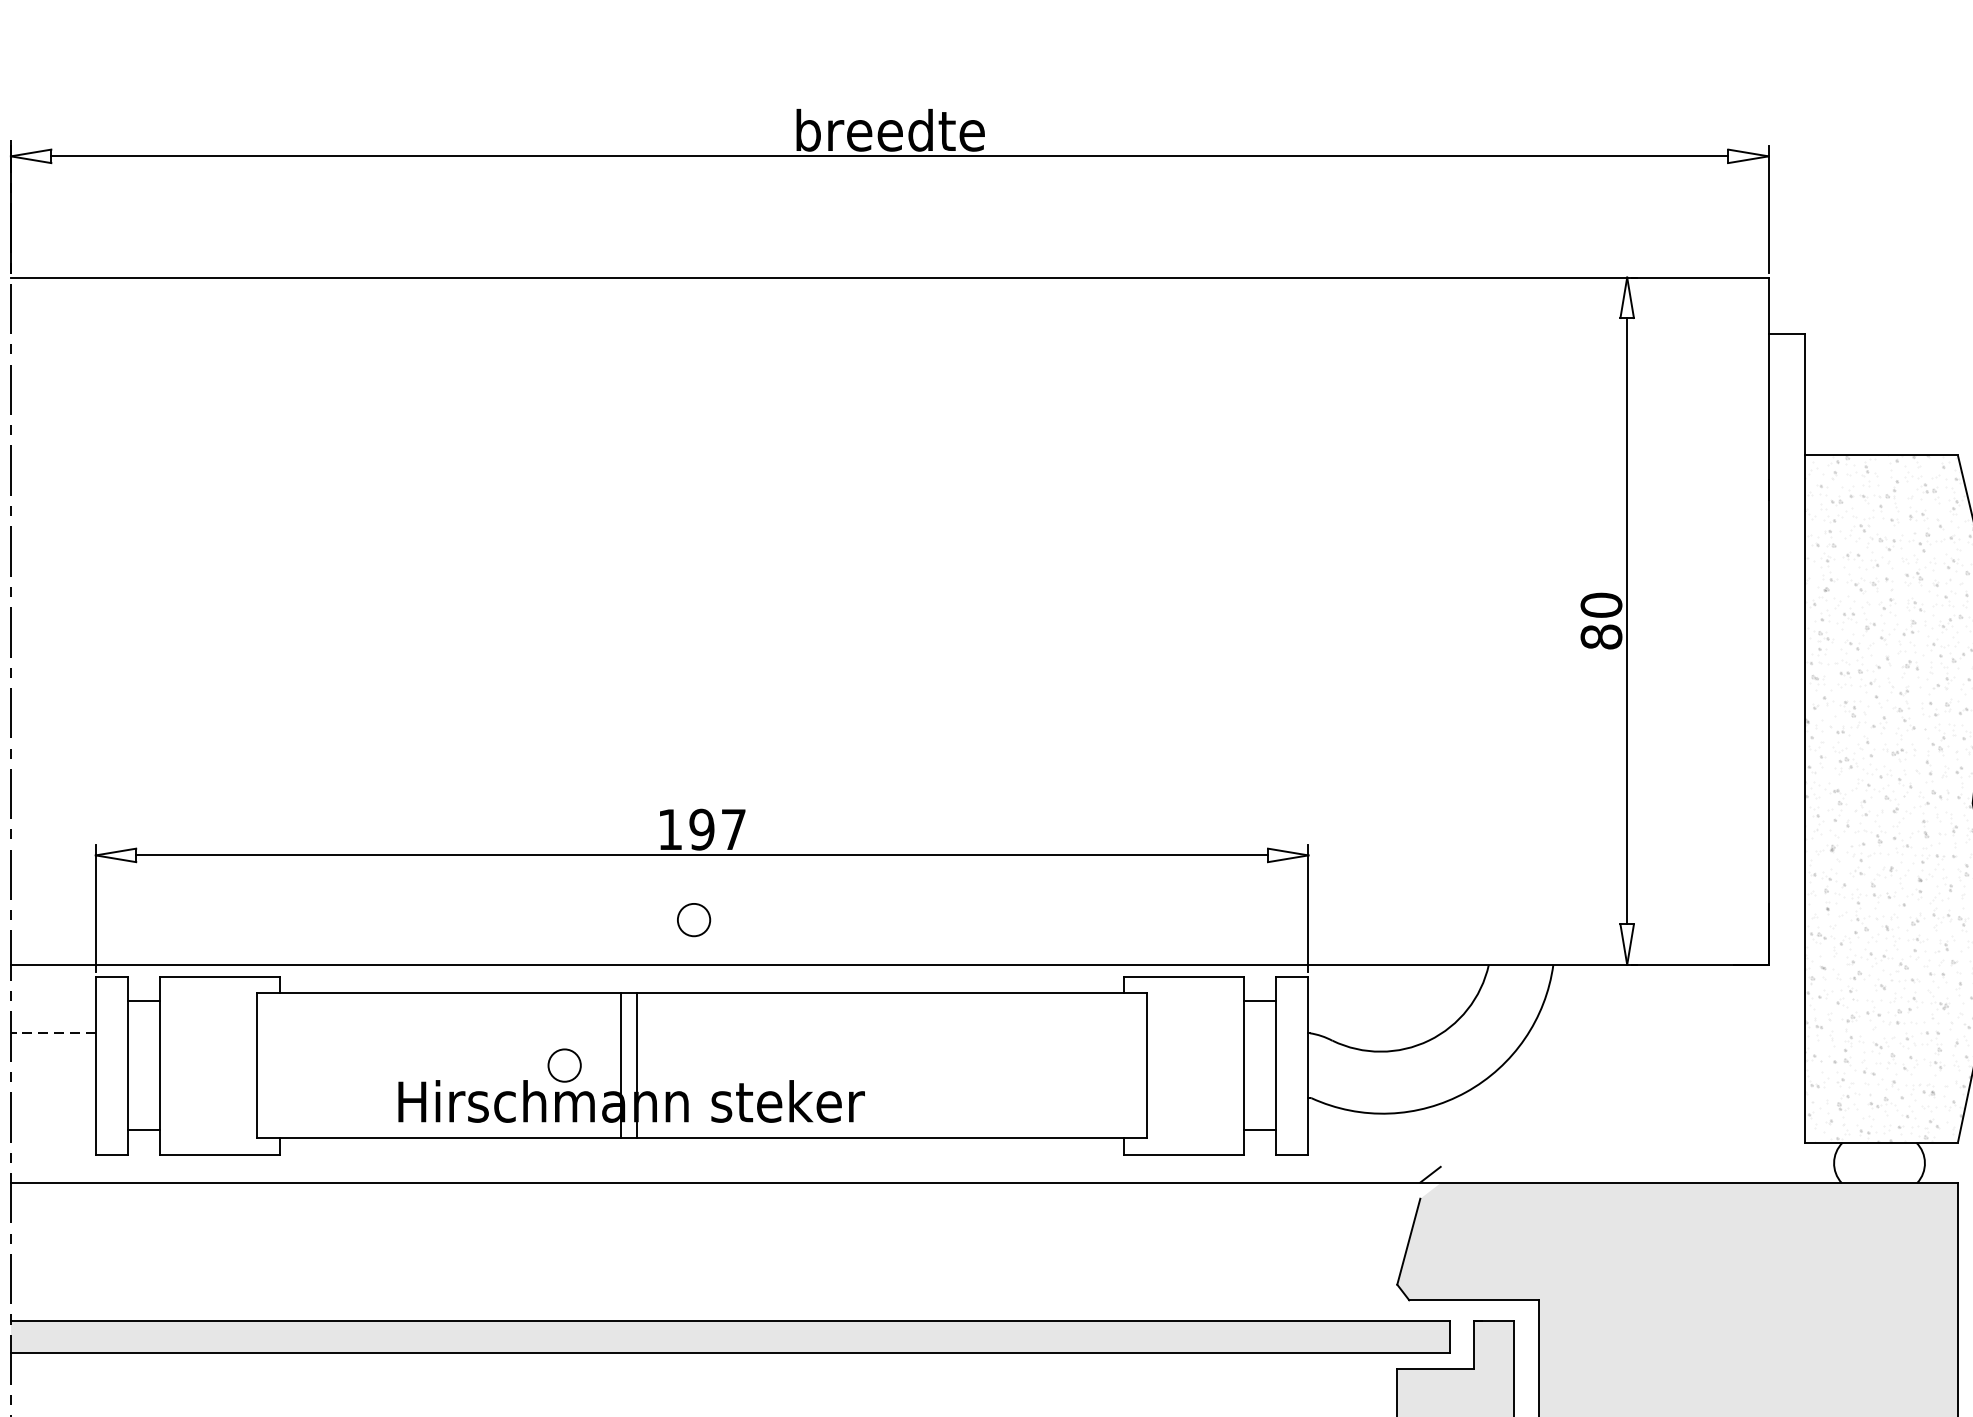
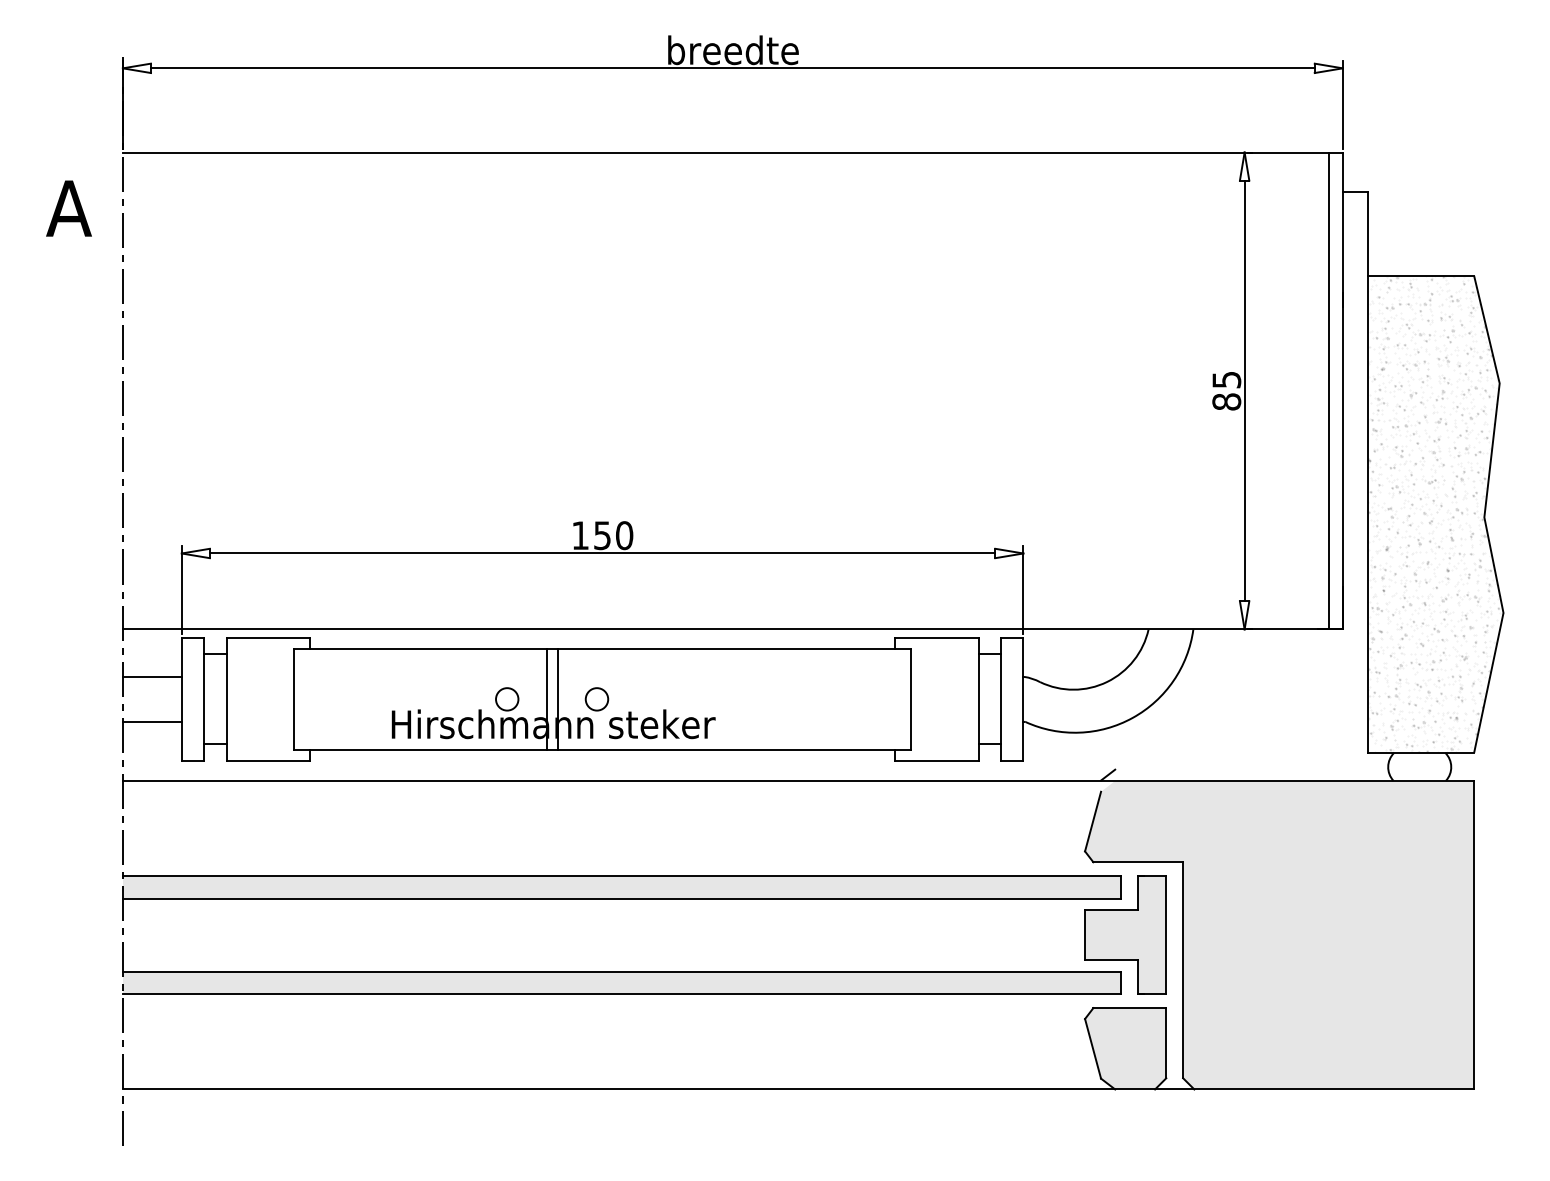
text: (1601, 604) -> (1226, 379), 80 -> 85
line: (1748, 620) -> (1328, 390), added
text: (717, 829) -> (613, 535), 197 -> 150
circle: (693, 920) -> (596, 699), moved
line: (52, 1032) -> (151, 676), dashed -> solid
line: (52, 1097) -> (151, 721), added

